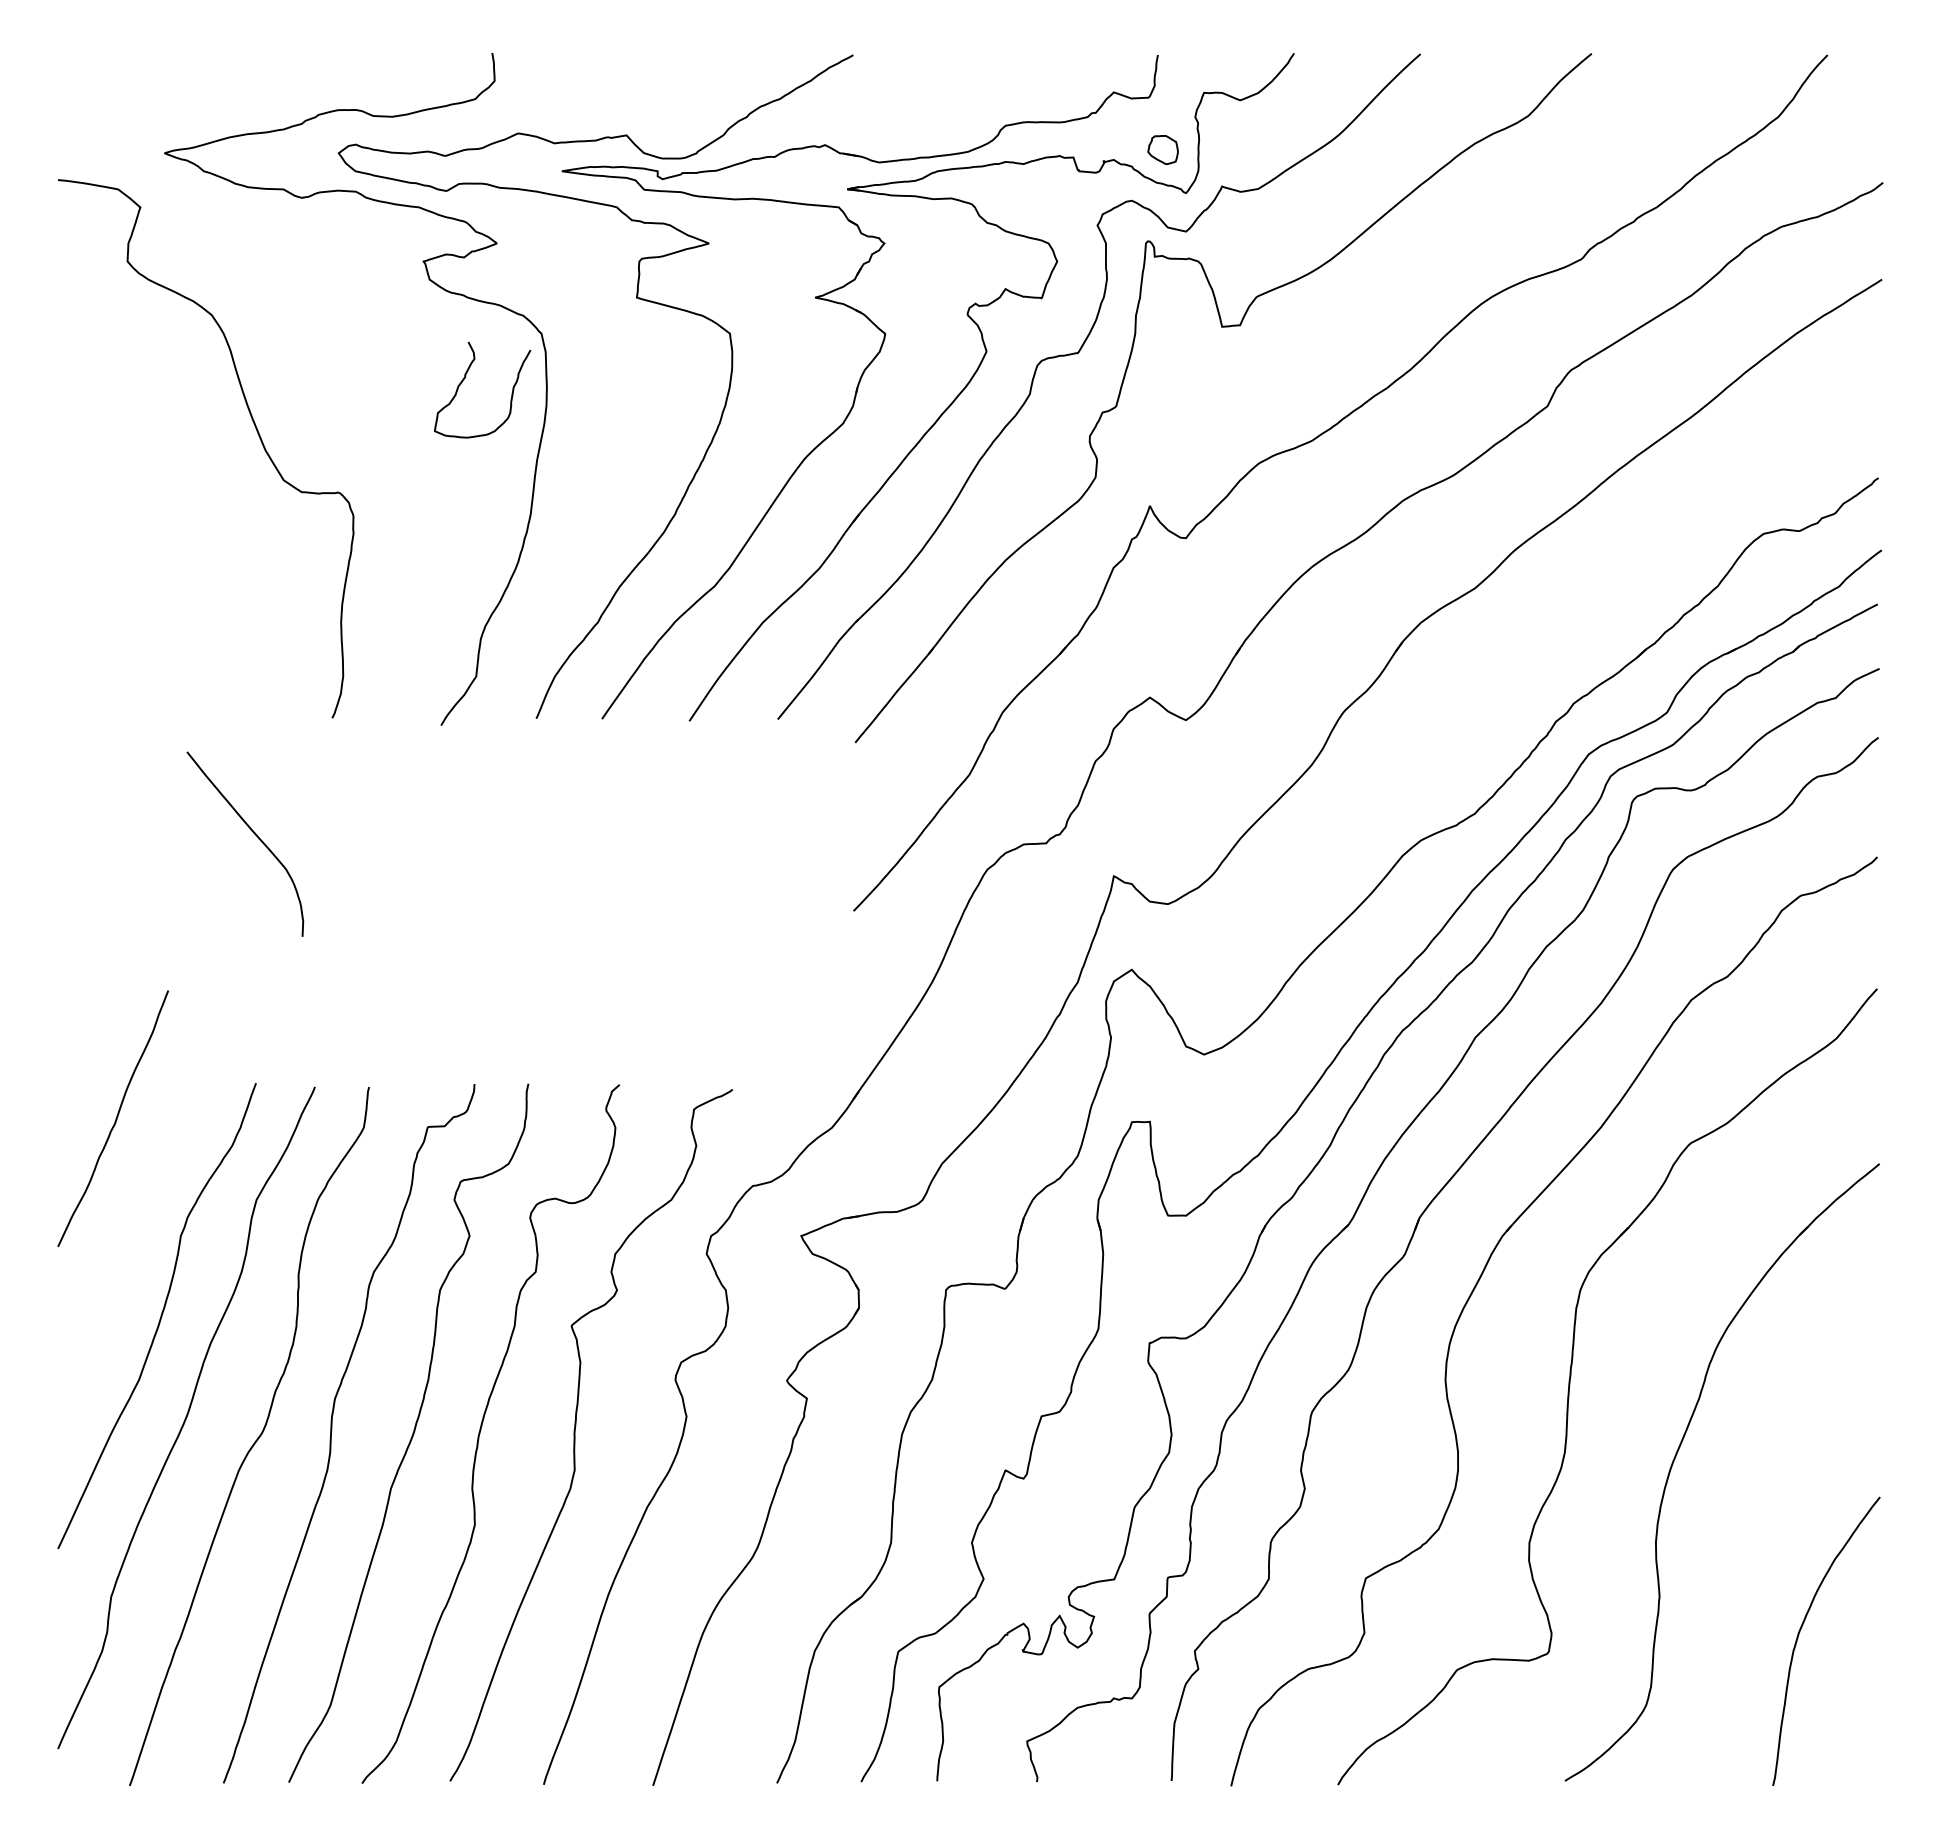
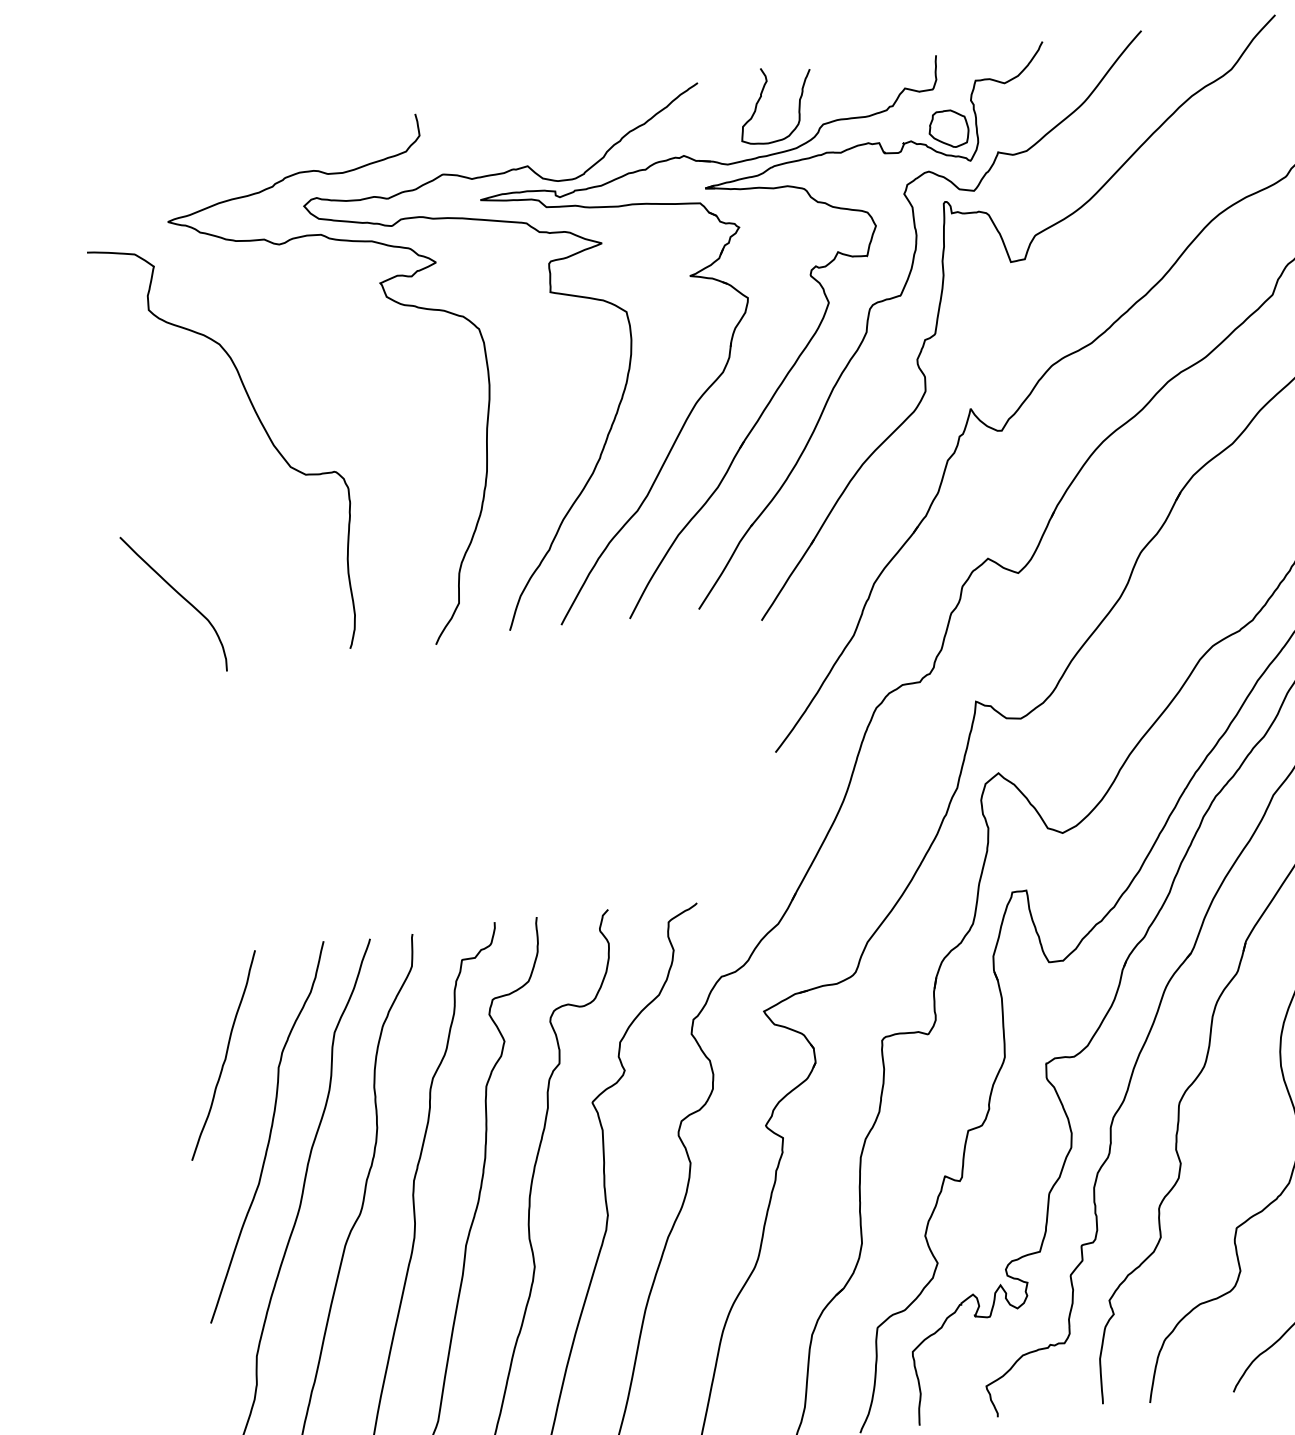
part: (1162, 149) -> (948, 128), size x1.67
curve: (465, 378) -> (761, 97), moved
curve: (254, 834) -> (180, 595), moved
curve: (115, 1118) -> (225, 1055), moved

